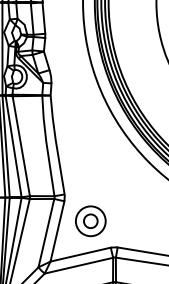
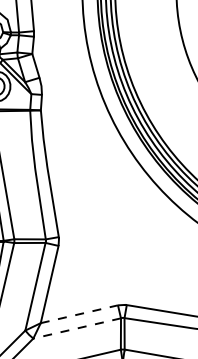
part: (90, 221) -> (91, 271), removed
line: (80, 254) -> (79, 314), solid -> dashed
line: (78, 265) -> (76, 328), solid -> dashed

